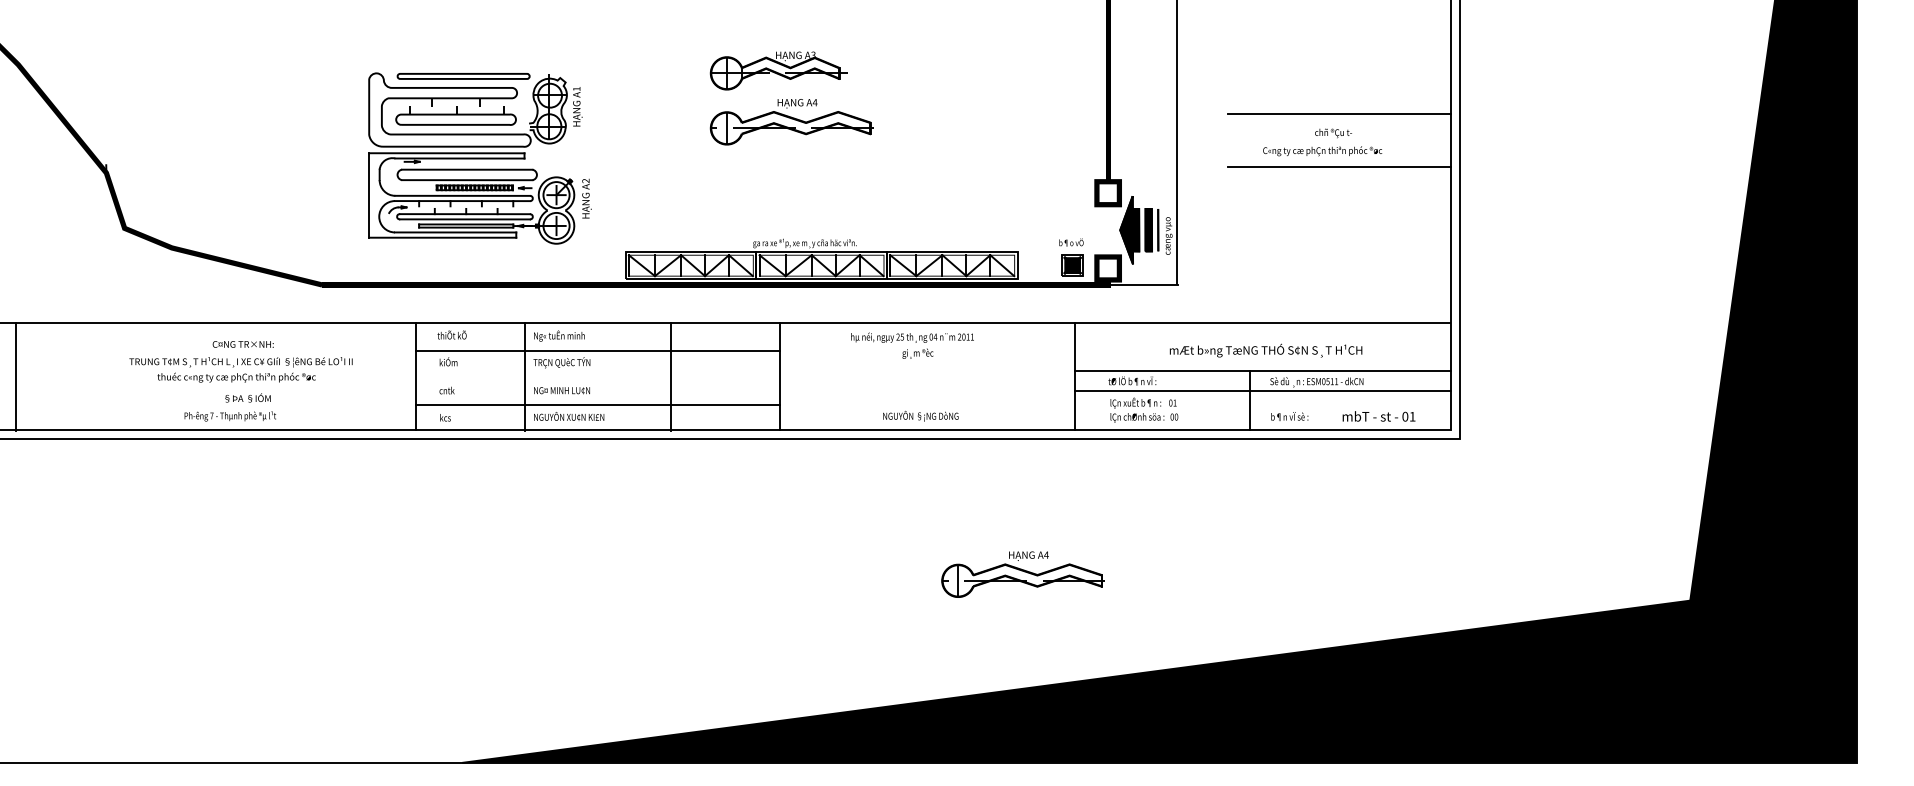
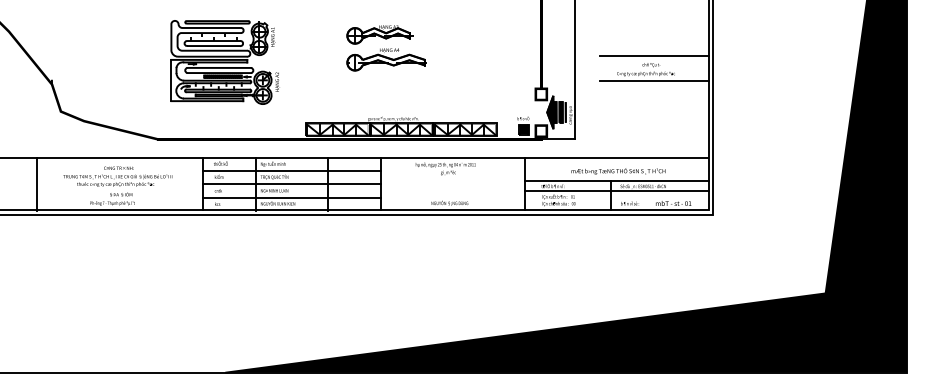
part: (477, 158) -> (224, 62), moved
line: (15, 375) -> (36, 183), moved
line: (598, 377) -> (292, 184), added
part: (1022, 574) -> (499, 280), removed

